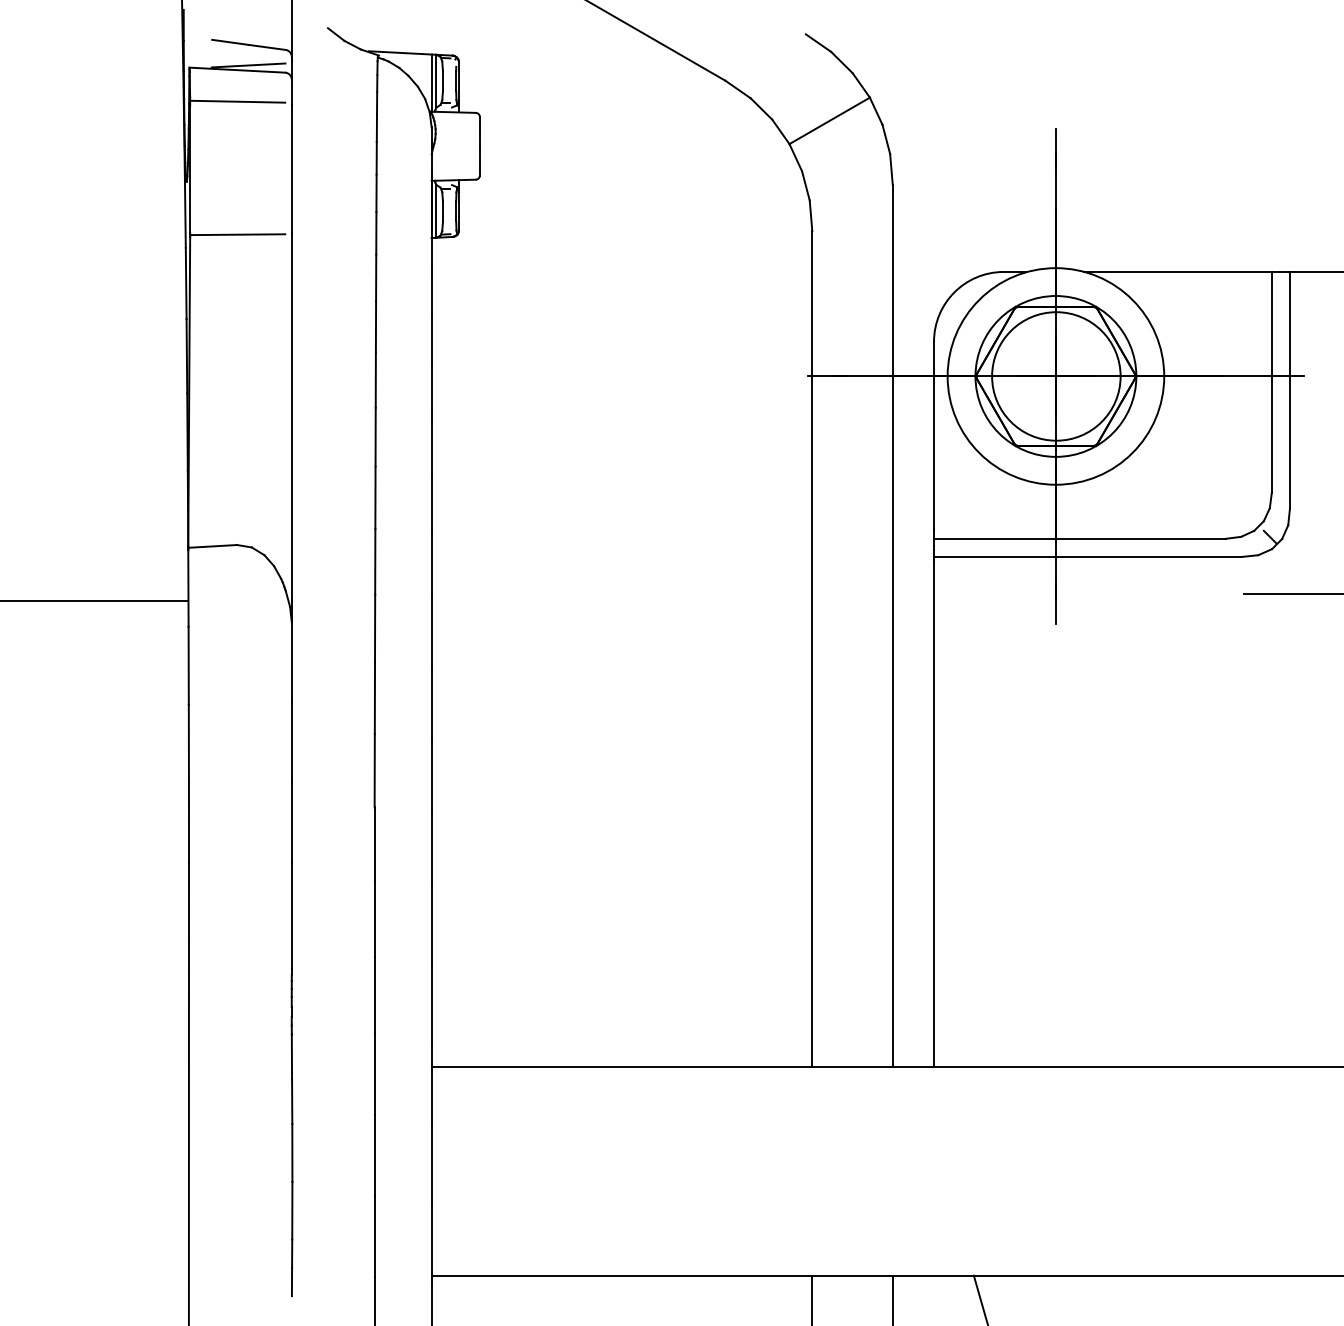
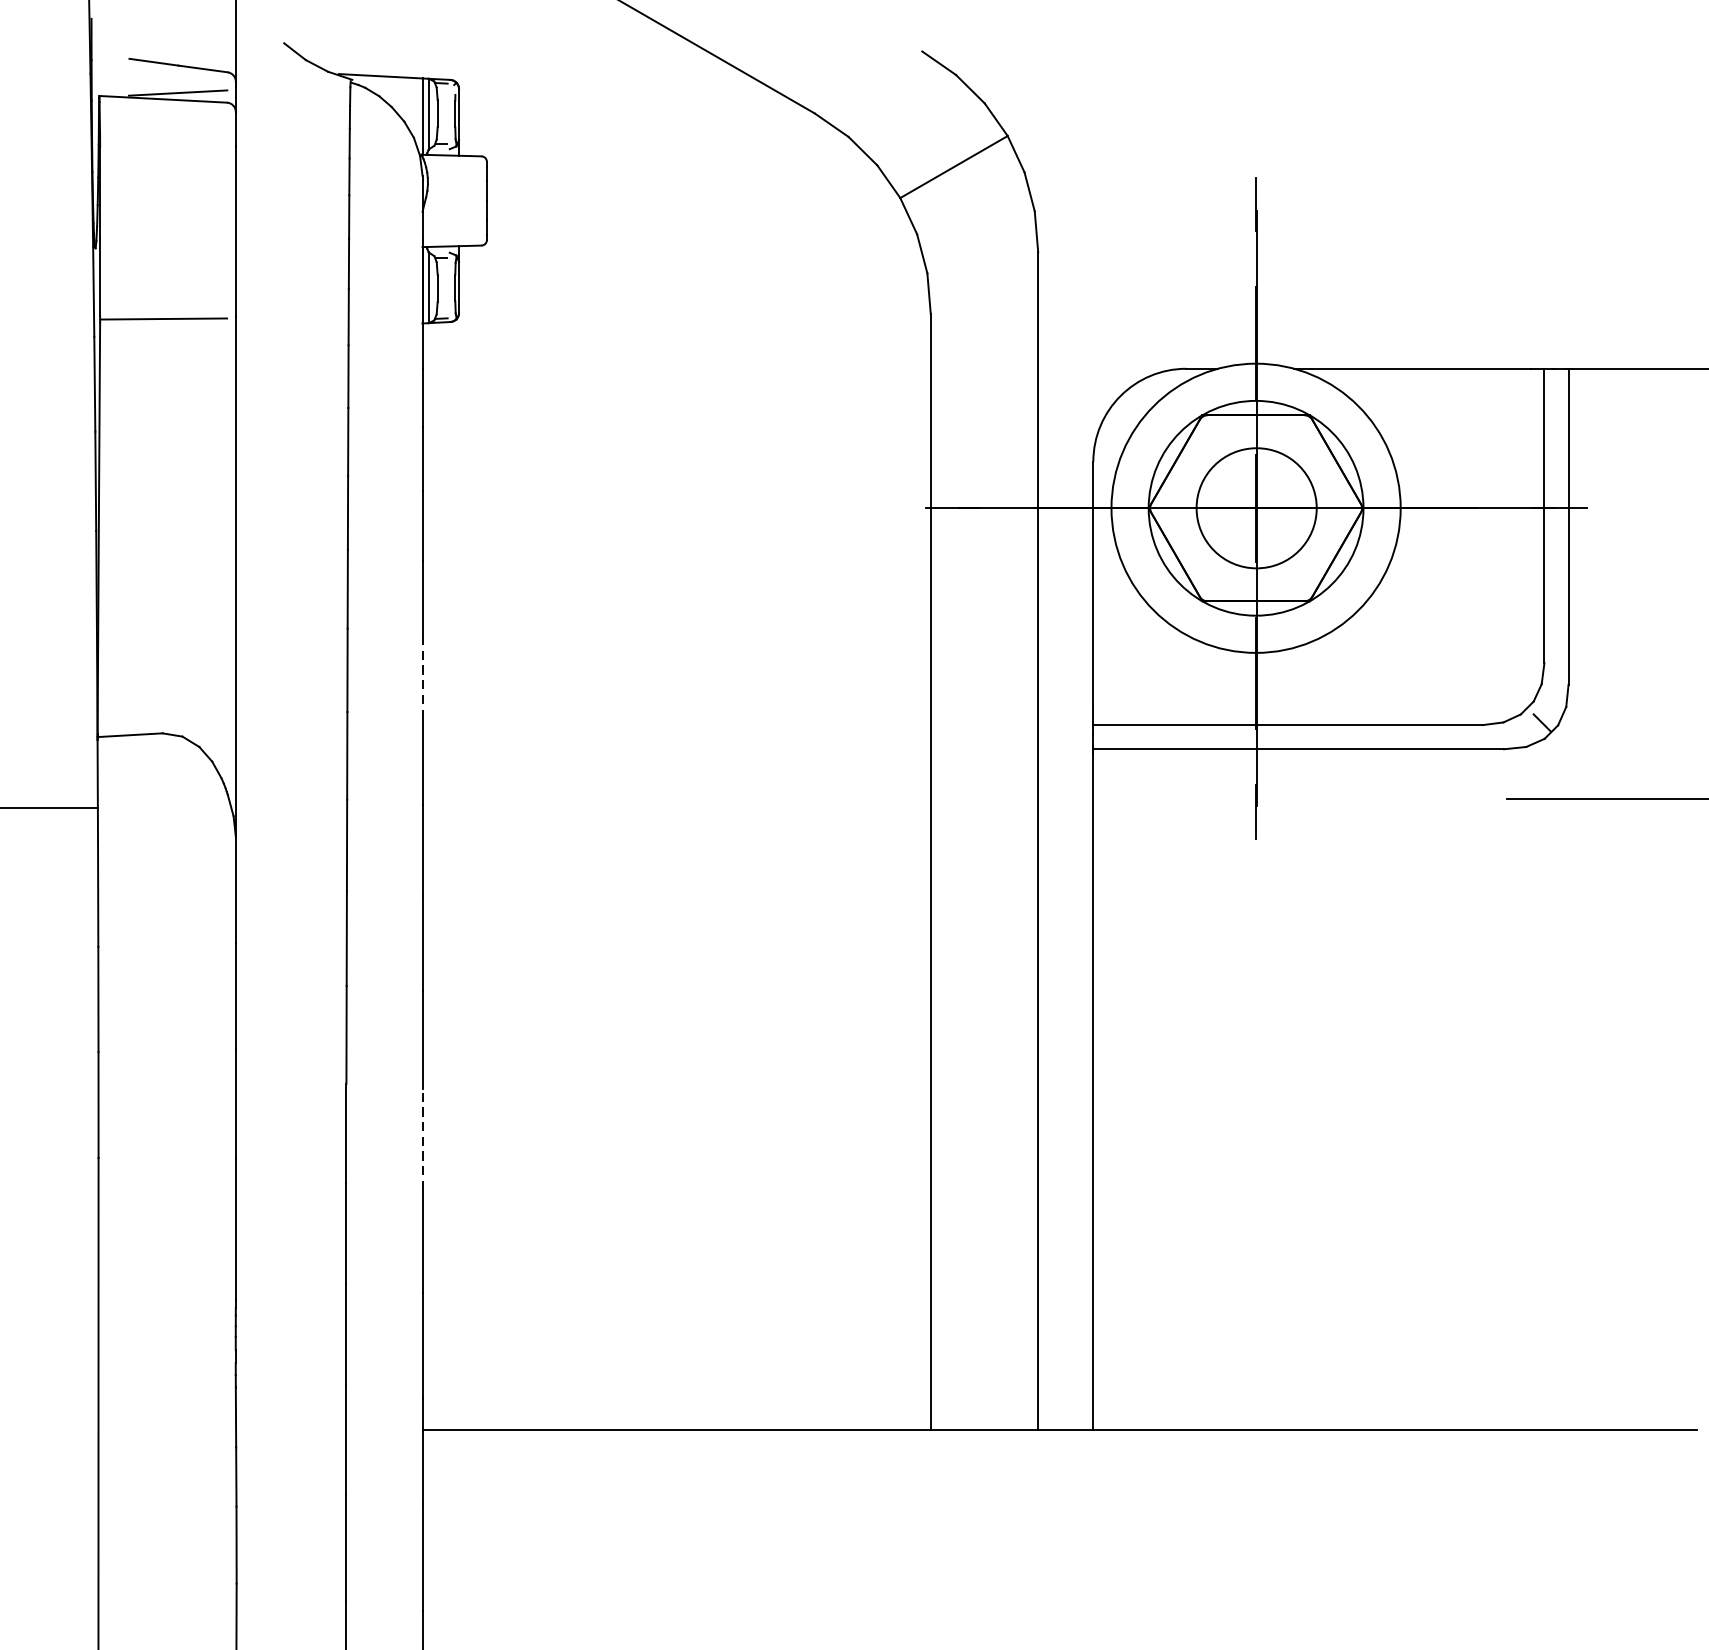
line: (237, 101) -> (163, 141), removed
circle: (1056, 376) -> (1256, 508), size x0.7
line: (431, 503) -> (422, 677), solid -> dashed
line: (431, 849) -> (422, 1139), solid -> dashed

